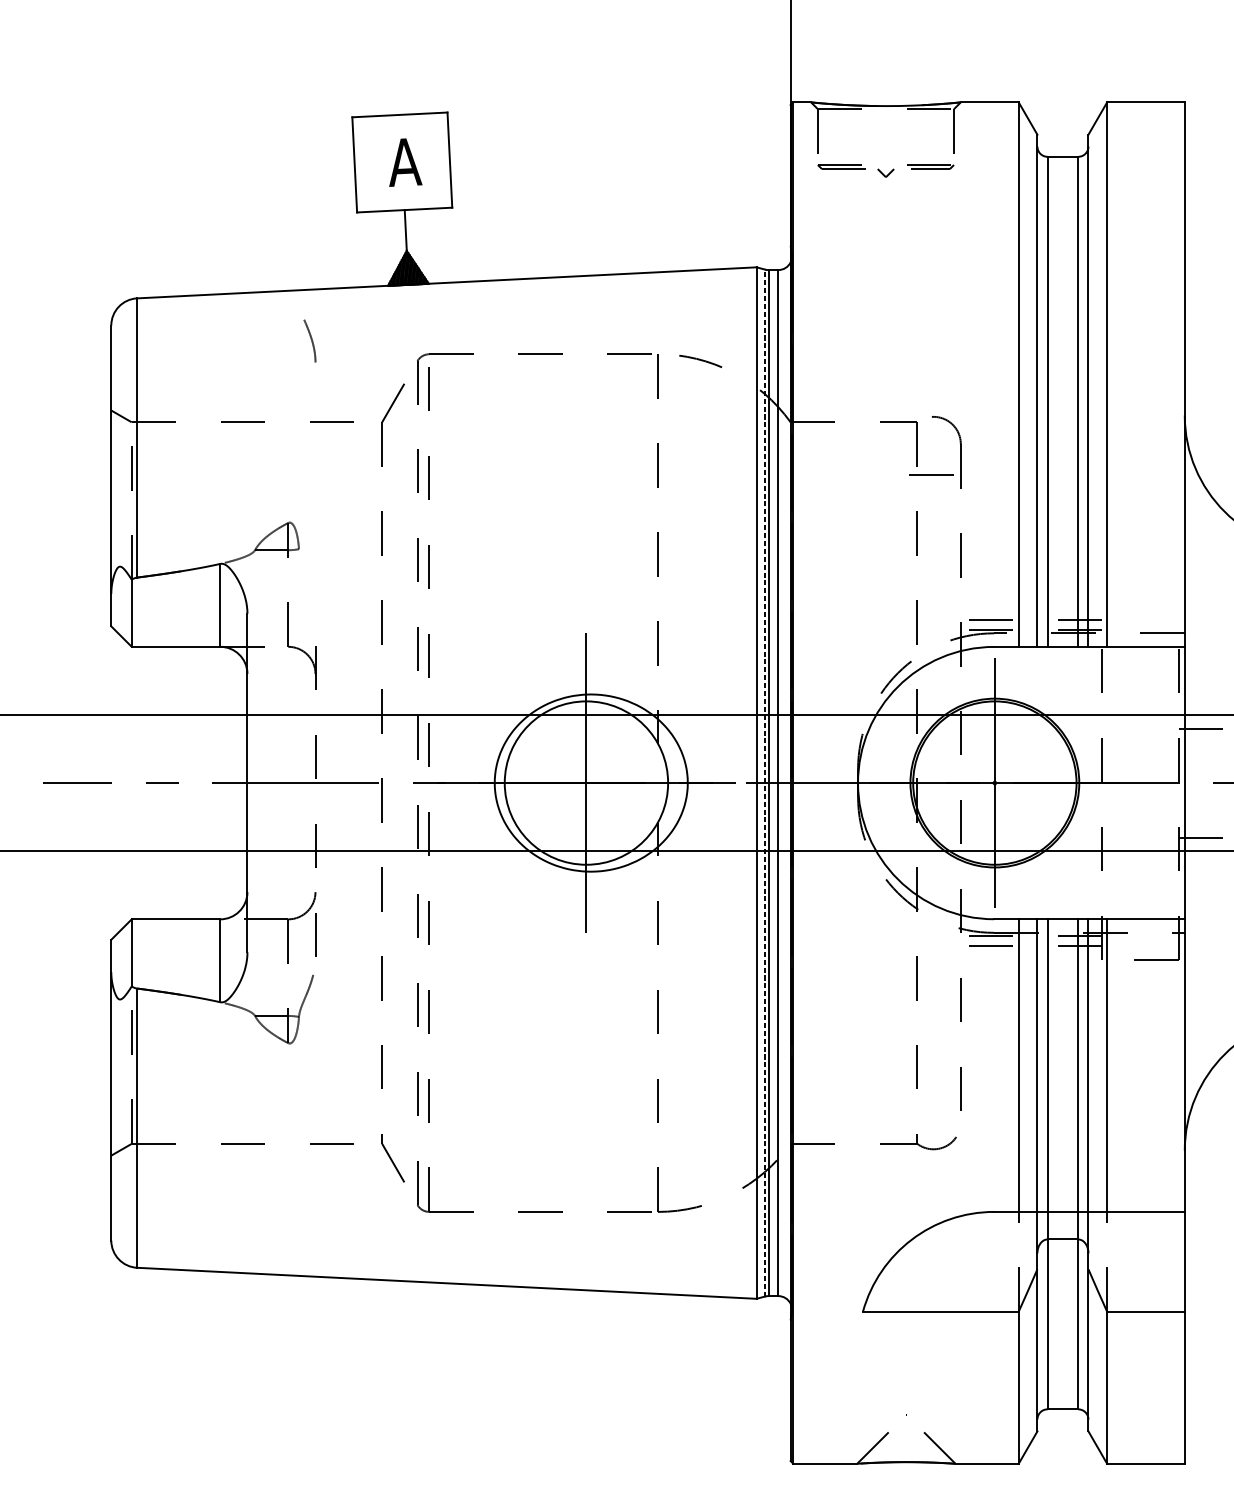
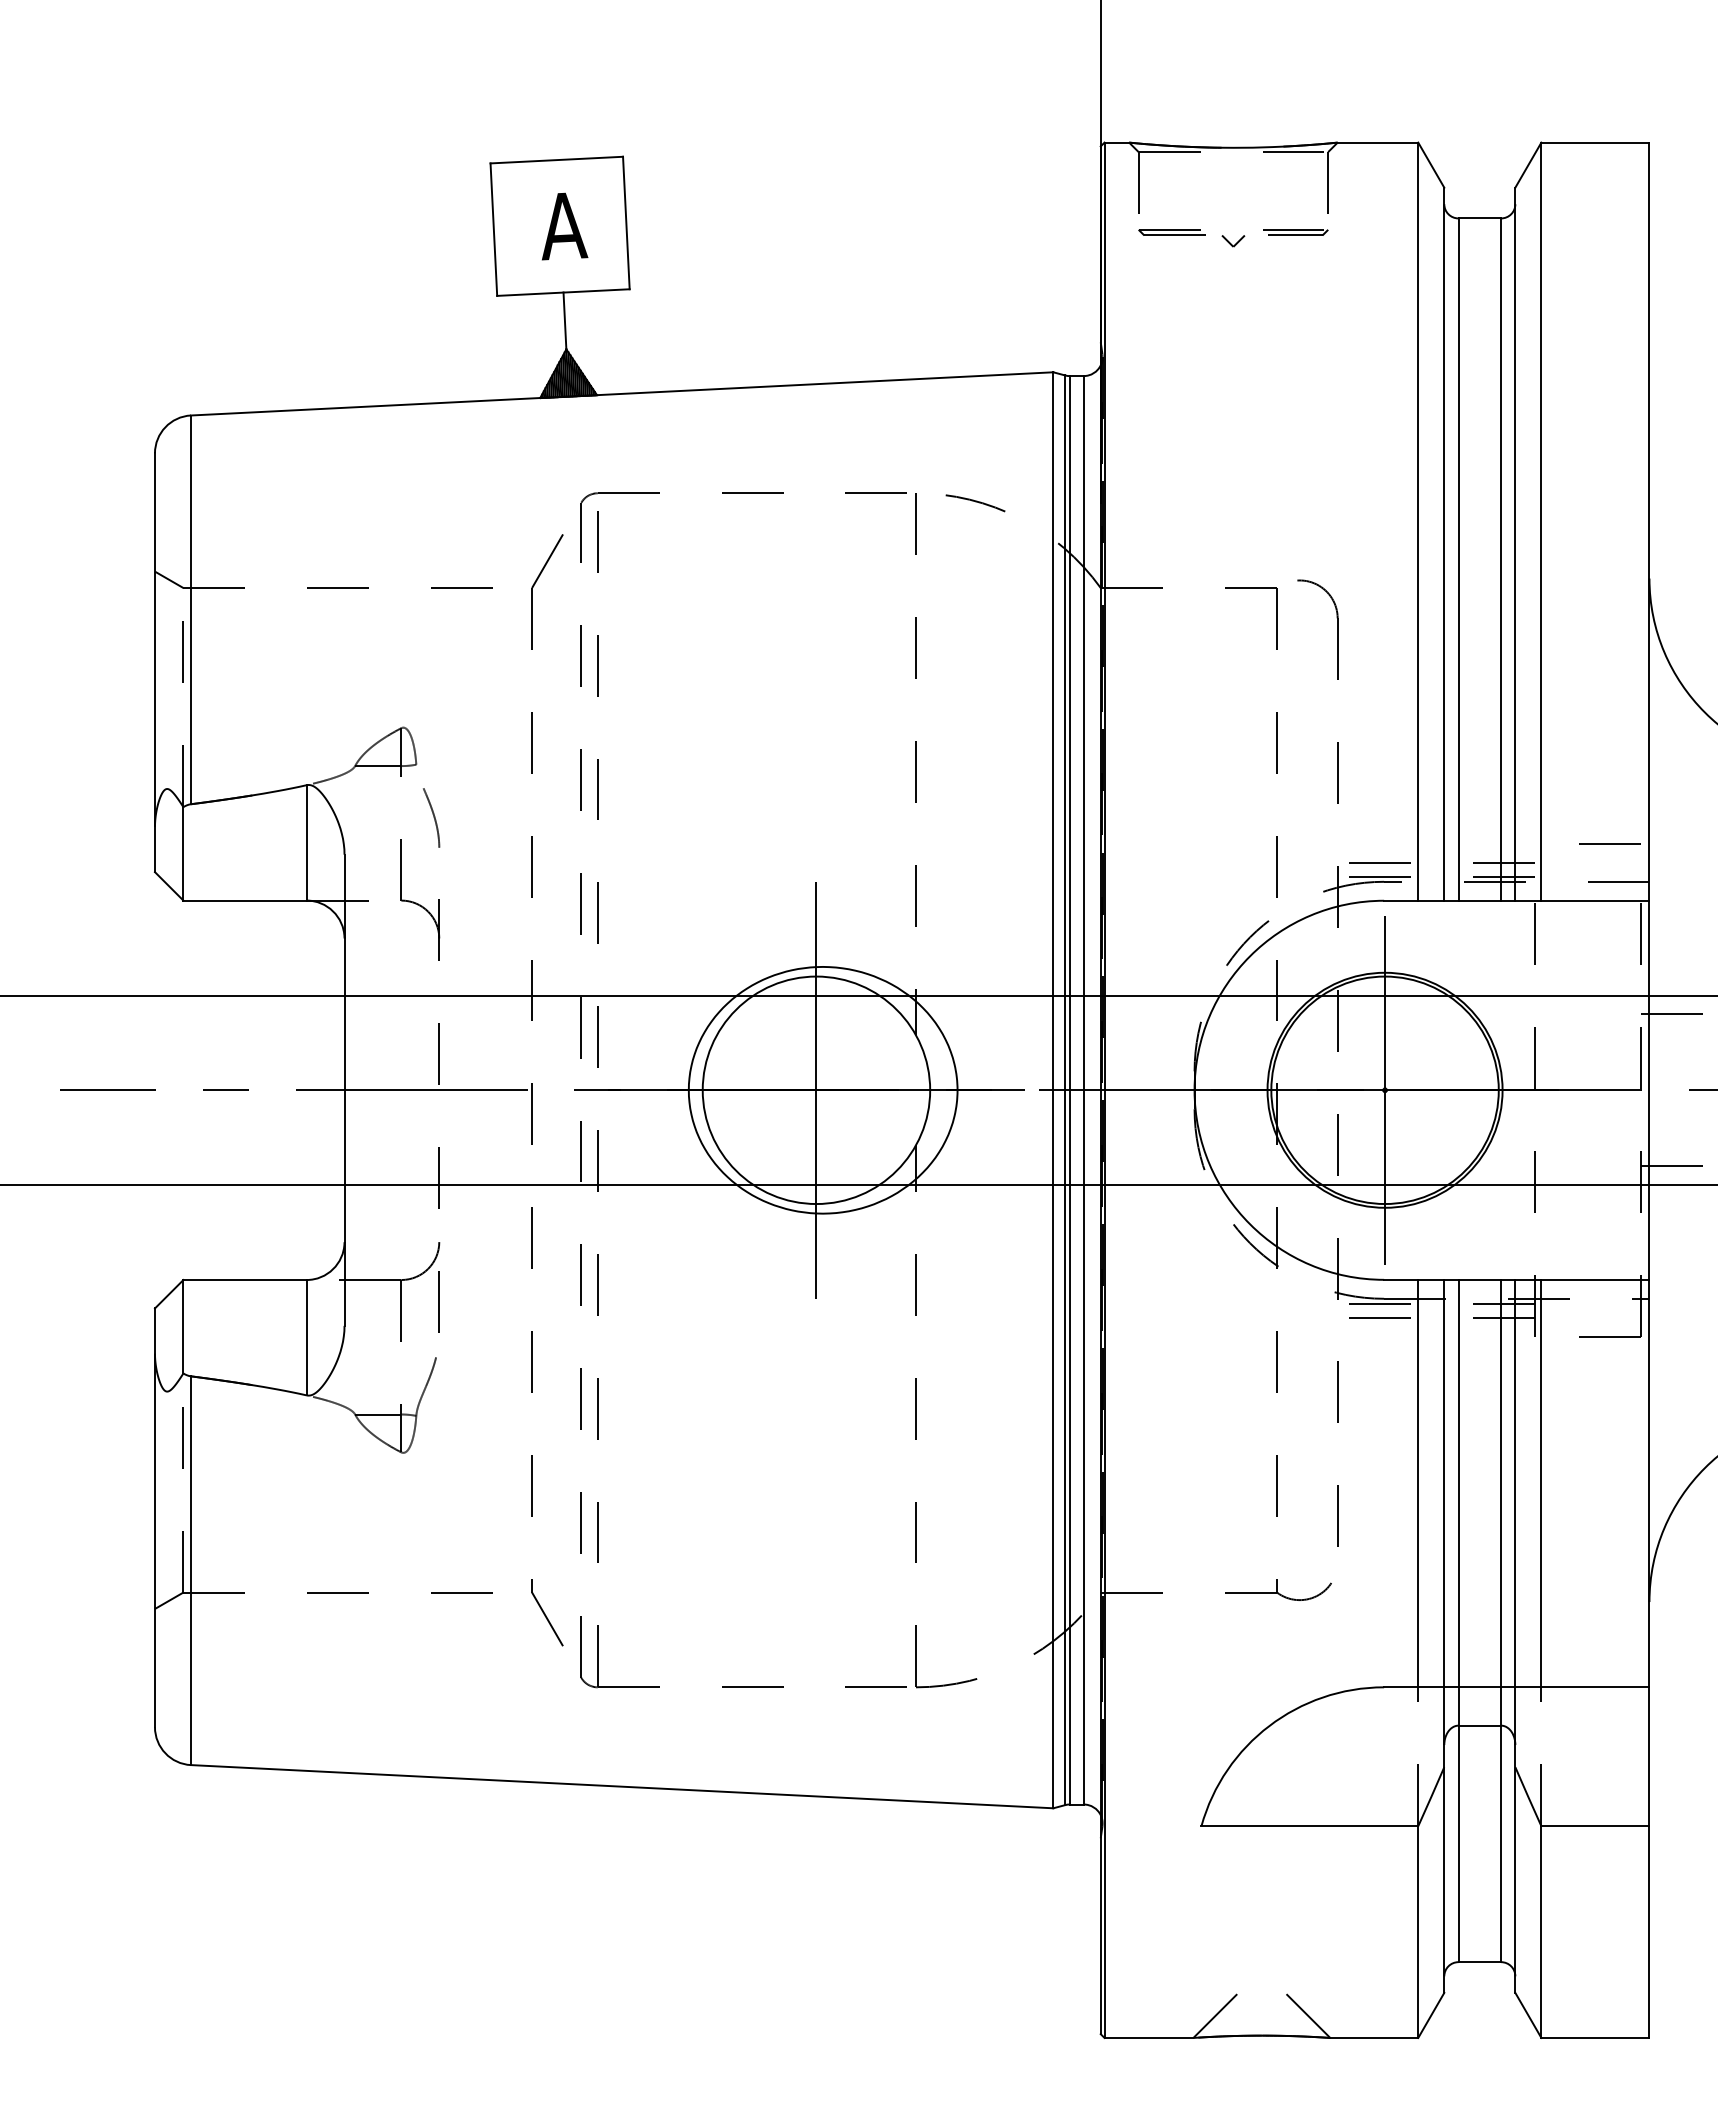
curve: (311, 340) -> (433, 817), moved
line: (931, 475) -> (1609, 843), moved
line: (765, 783) -> (1065, 1090), dashed -> solid

